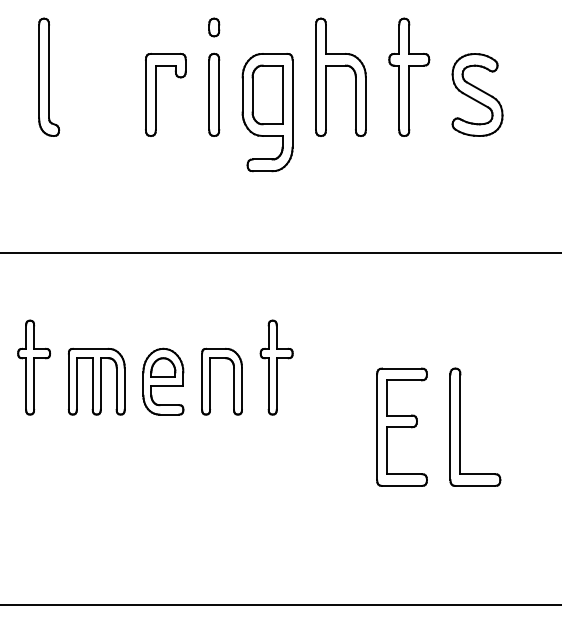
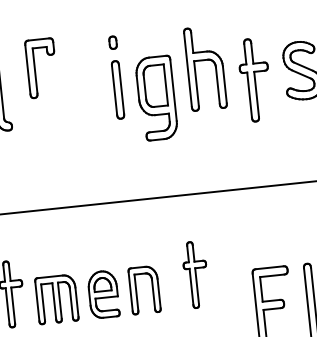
part: (409, 76) -> (255, 79), moved
part: (156, 94) -> (35, 68), moved
part: (276, 367) -> (195, 274), moved

